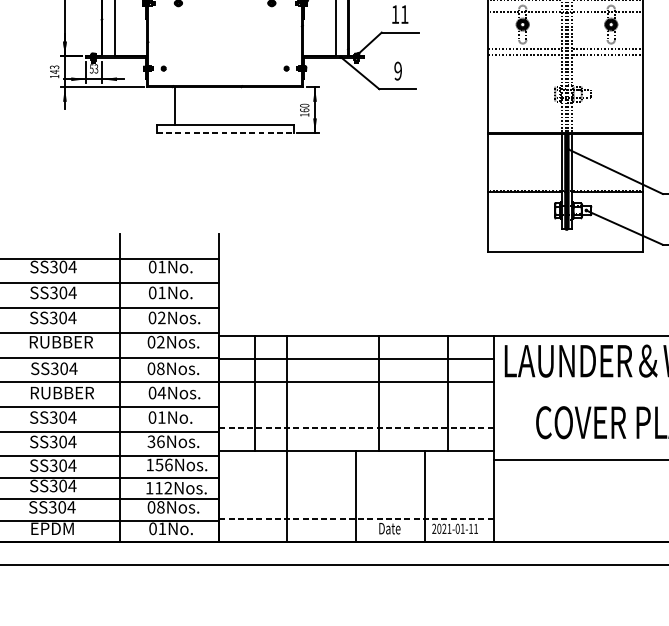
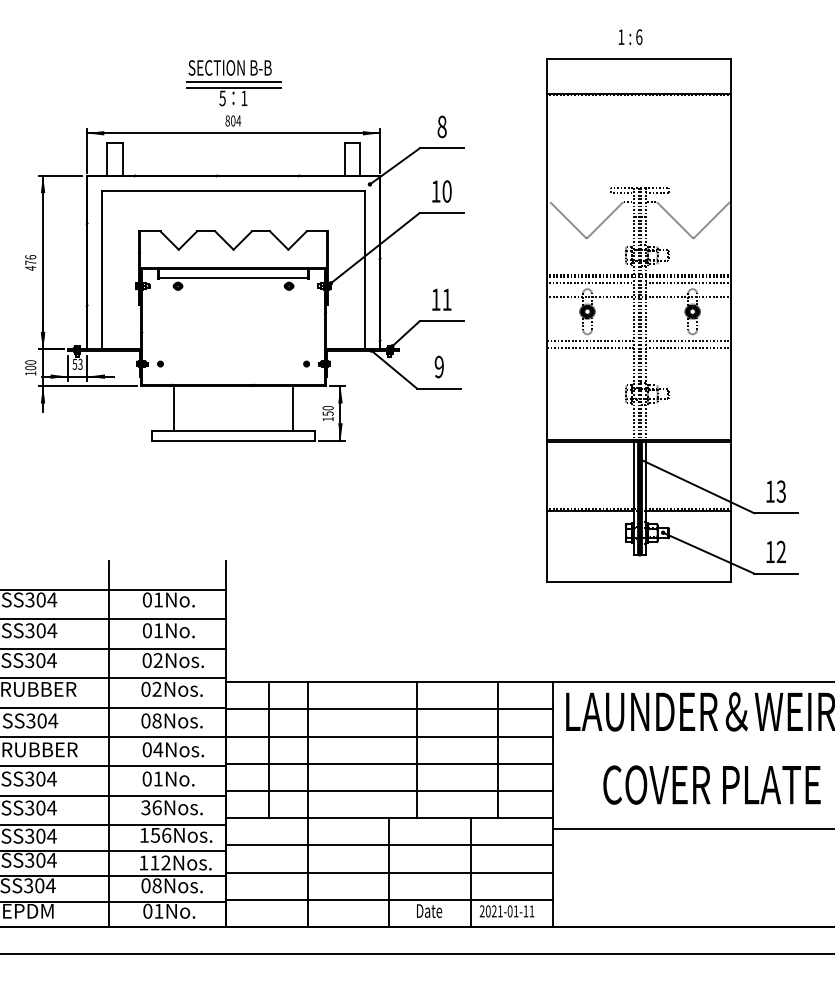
text: (54, 69) -> (30, 365), 143 -> 100
line: (274, 105) -> (292, 407), added
text: (304, 110) -> (327, 413), 160 -> 150
line: (225, 132) -> (234, 440), dashed -> solid
line: (355, 404) -> (388, 763), added
line: (355, 427) -> (388, 790), dashed -> solid
line: (355, 473) -> (388, 845), added
line: (355, 496) -> (388, 872), added
line: (355, 518) -> (388, 899), dashed -> solid

